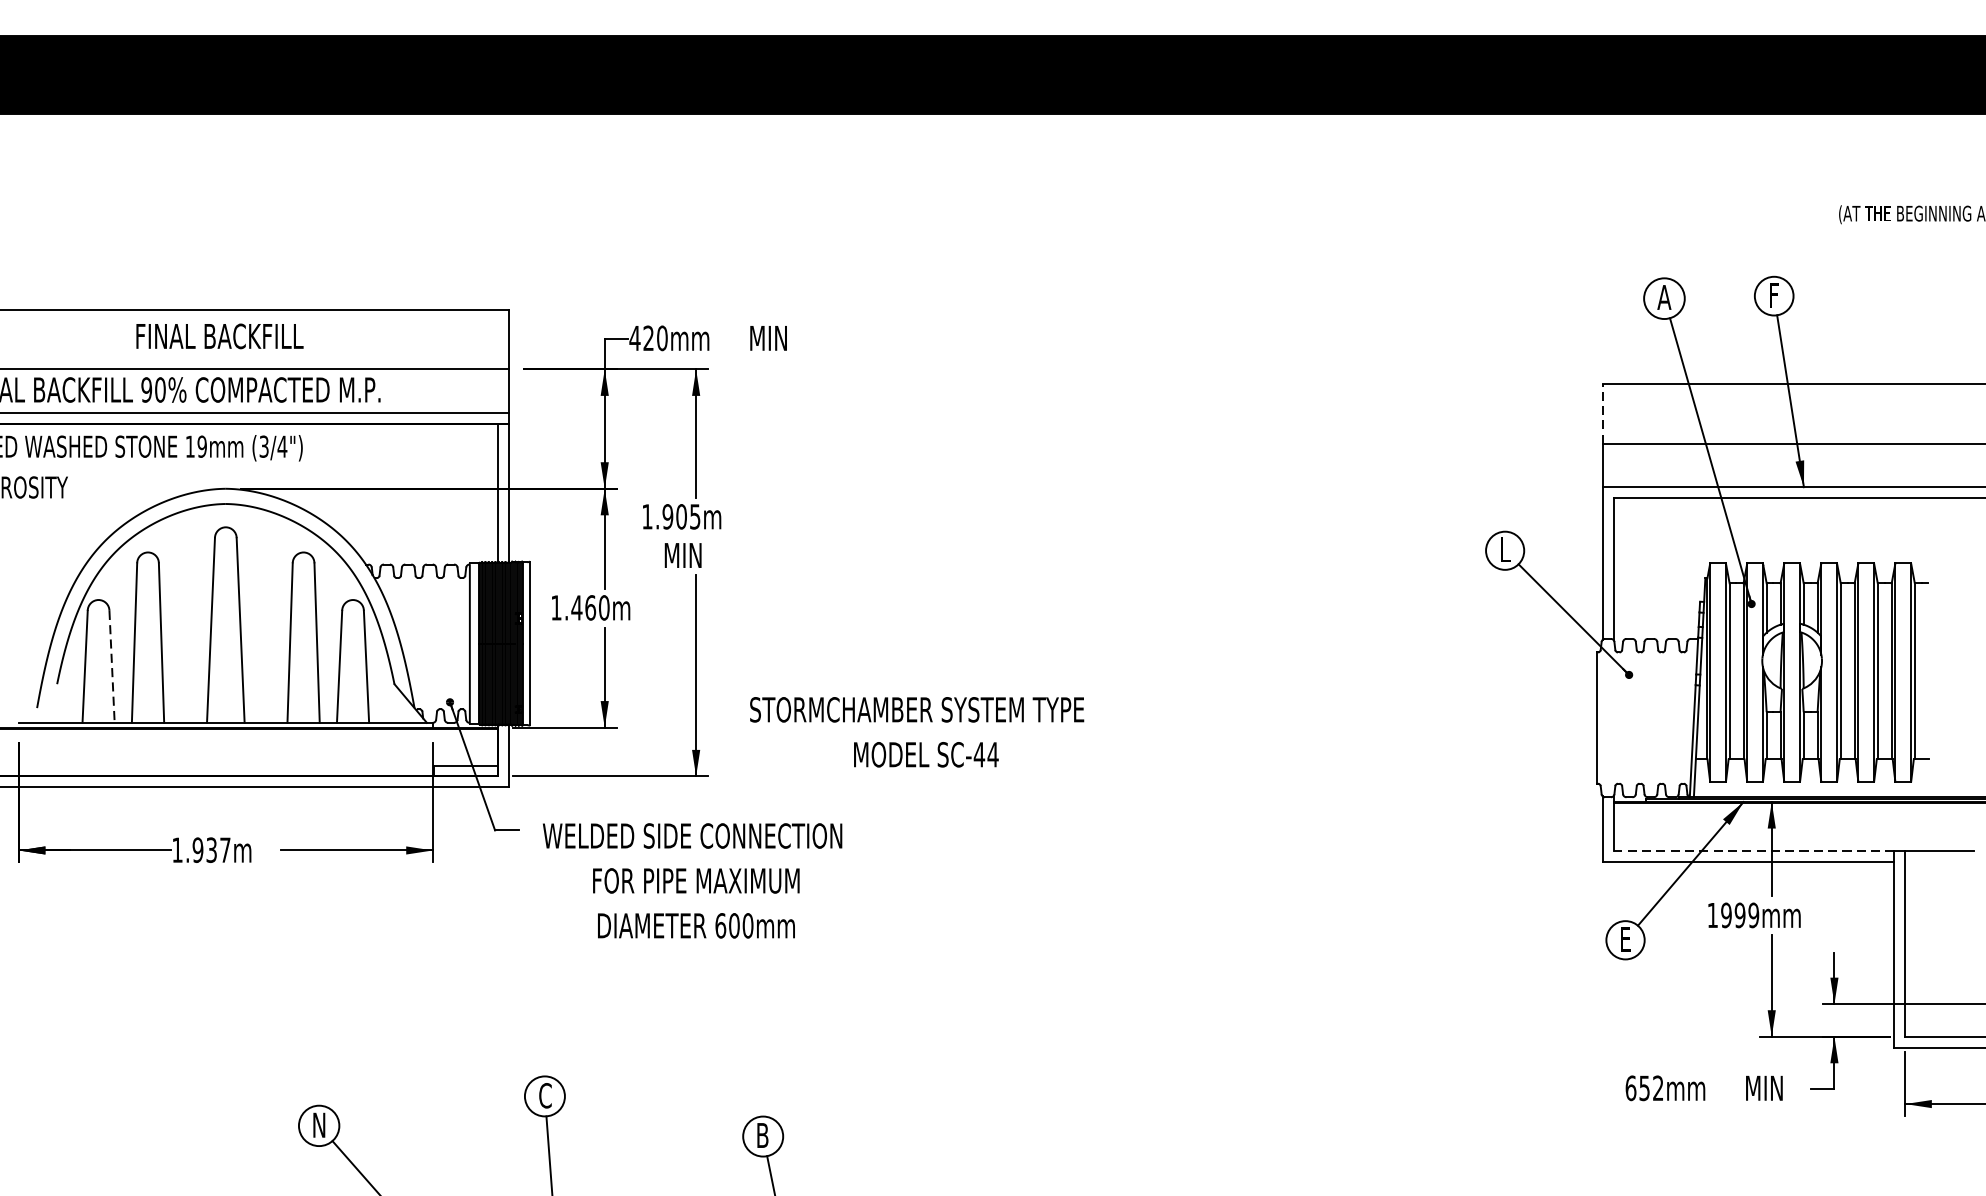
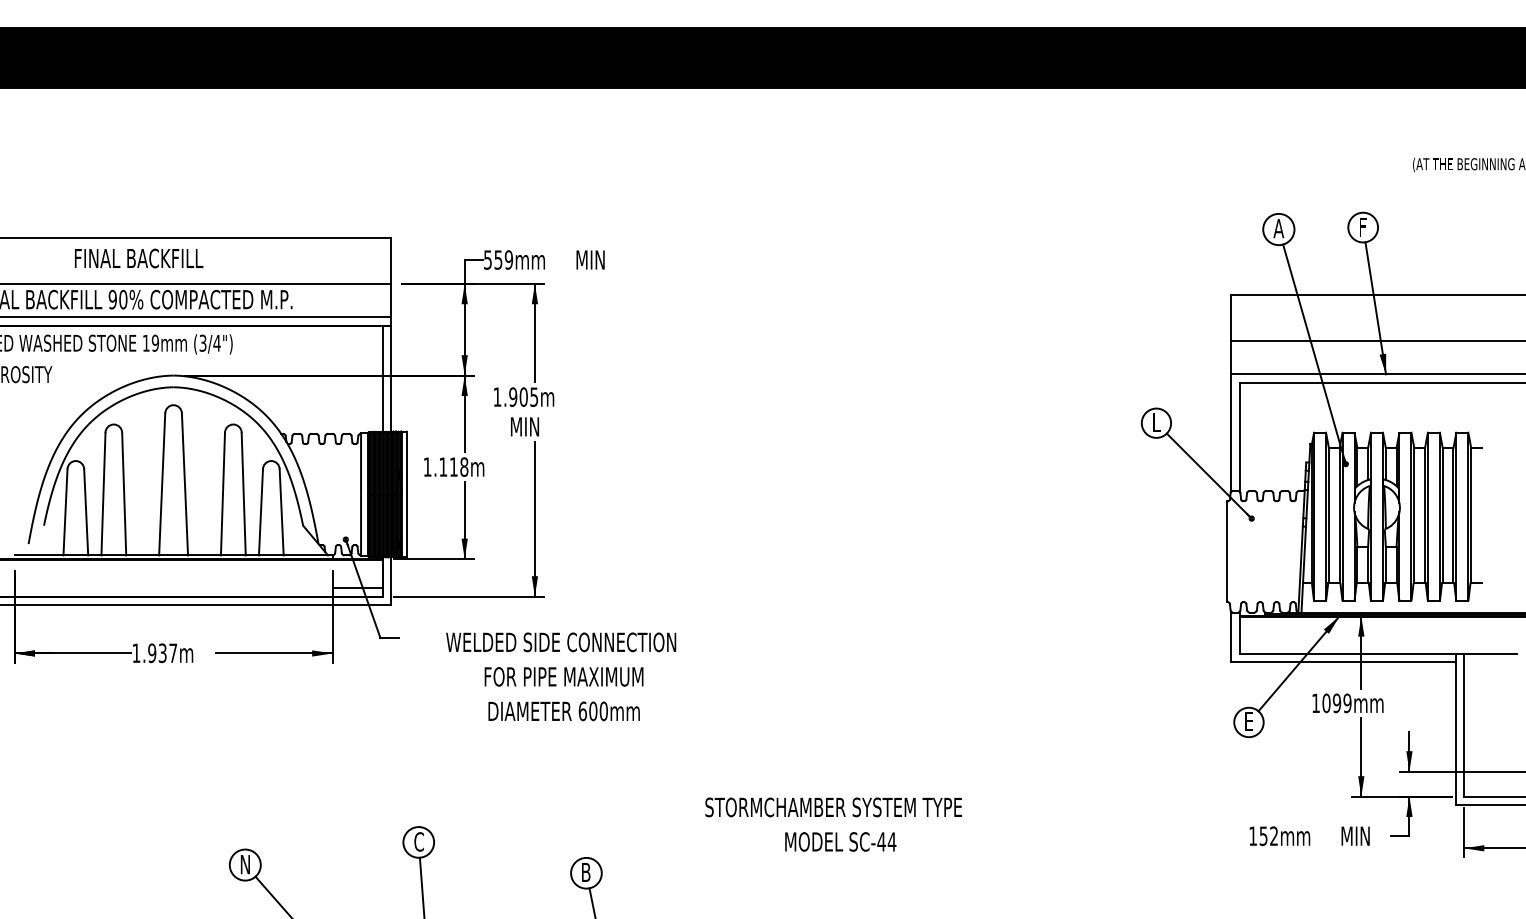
text: (220, 336) -> (139, 258), moved
text: (647, 337) -> (497, 259), 420mm -> 559mm
line: (1602, 414) -> (1231, 318), dashed -> solid
text: (590, 607) -> (453, 466), 1.460m -> 1.118m
line: (112, 666) -> (86, 512), dashed -> solid
text: (916, 732) -> (833, 824), moved
line: (1753, 850) -> (1347, 653), dashed -> solid
text: (692, 880) -> (561, 676), moved
text: (1726, 915) -> (1326, 703), 1999mm -> 1099mm
text: (1631, 1087) -> (1253, 835), 652mm -> 152mm

